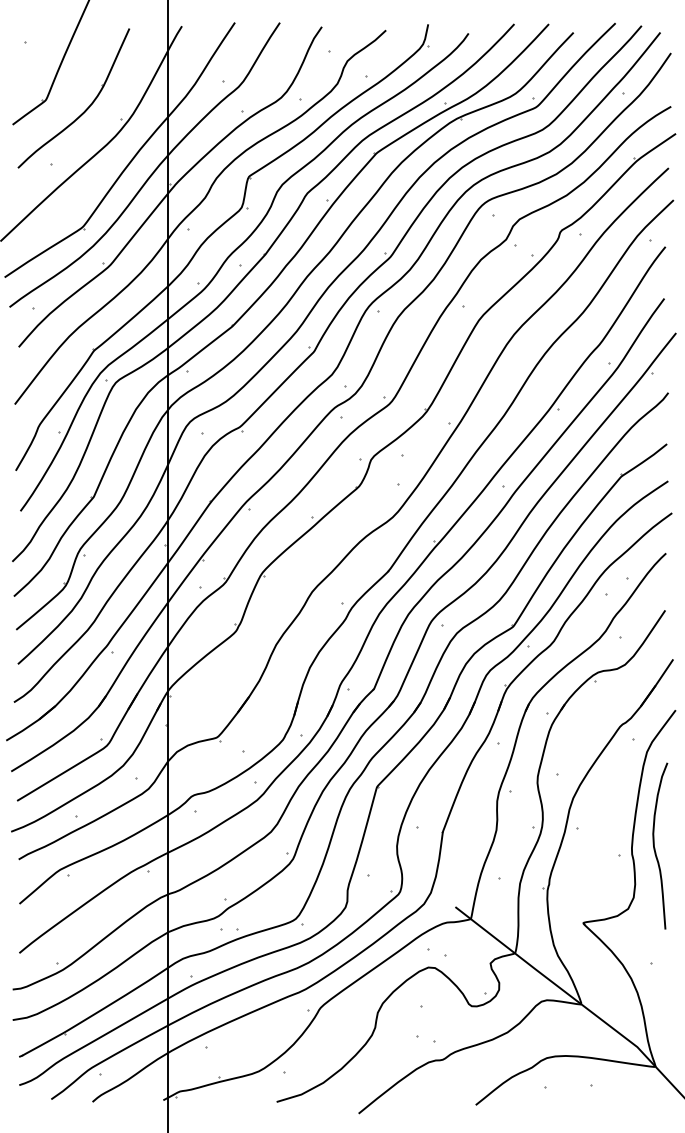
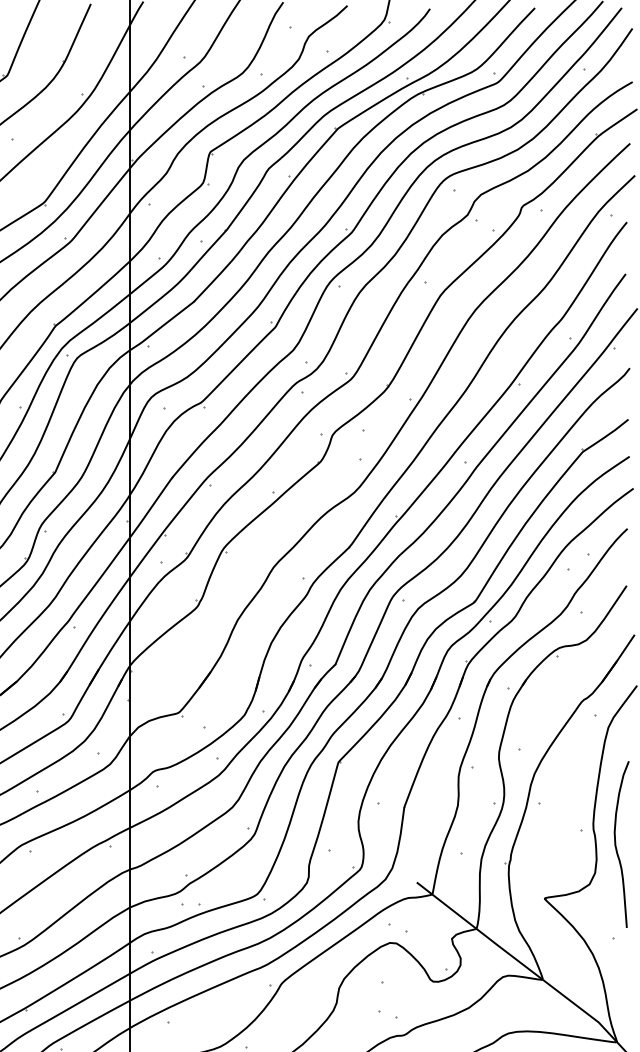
curve: (655, 848) -> (616, 846), moved

